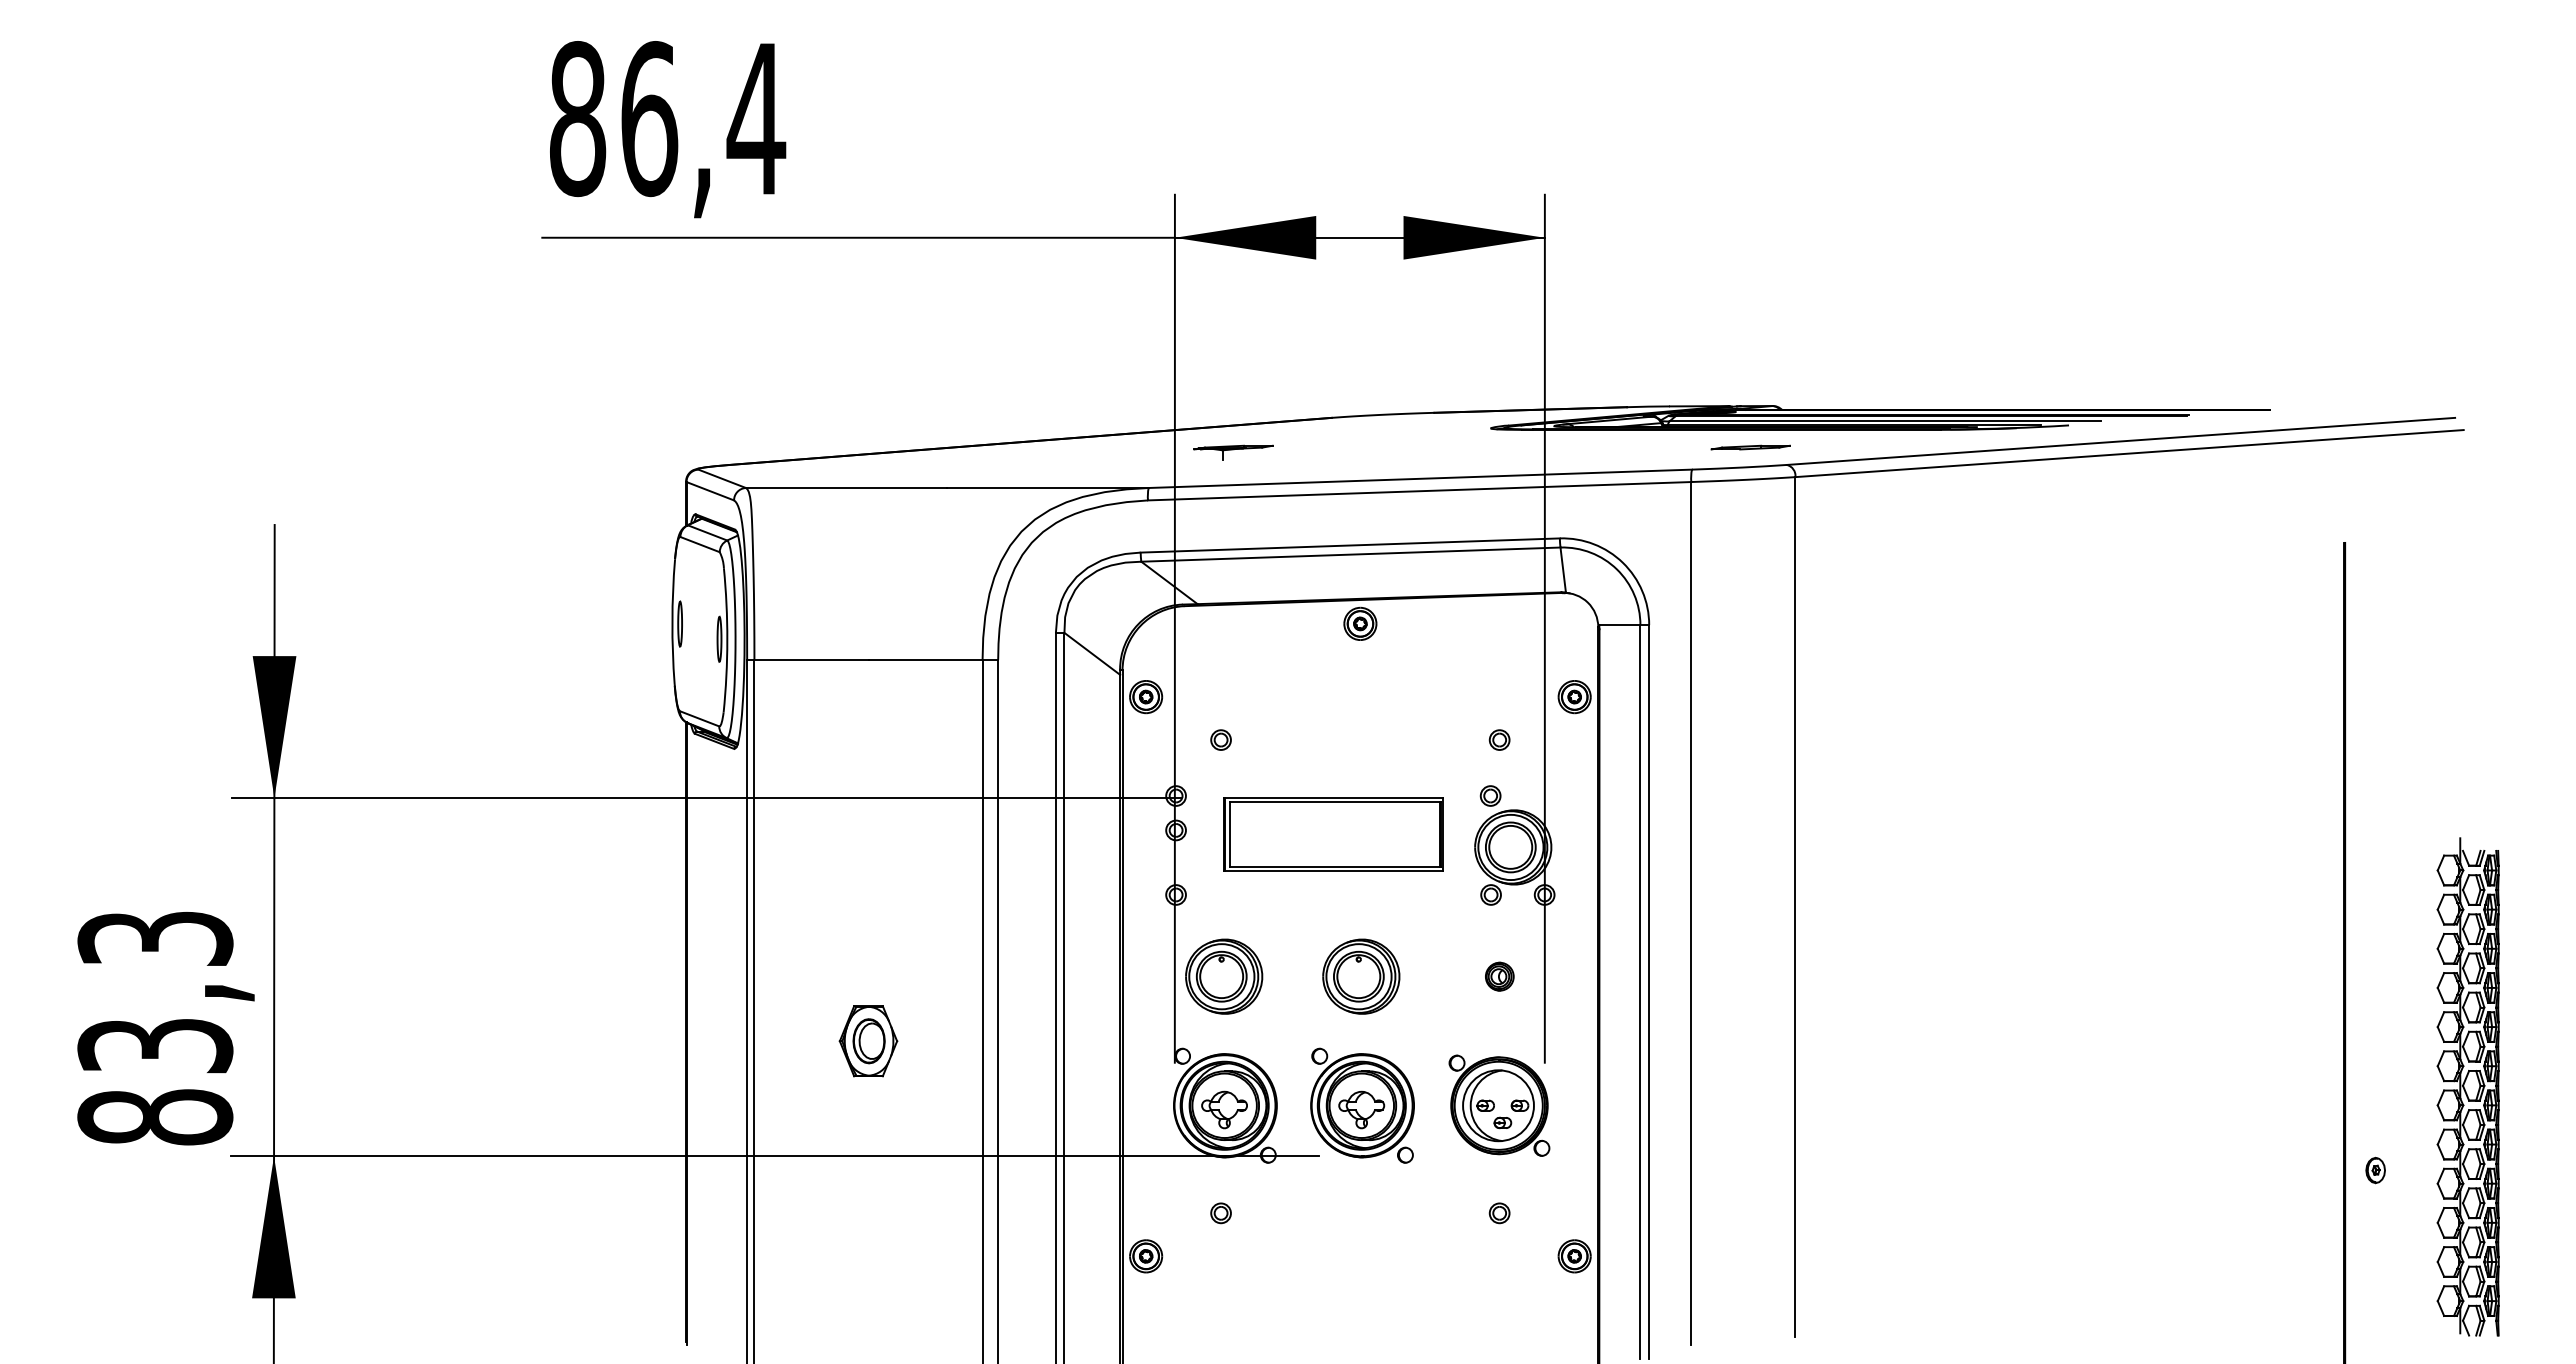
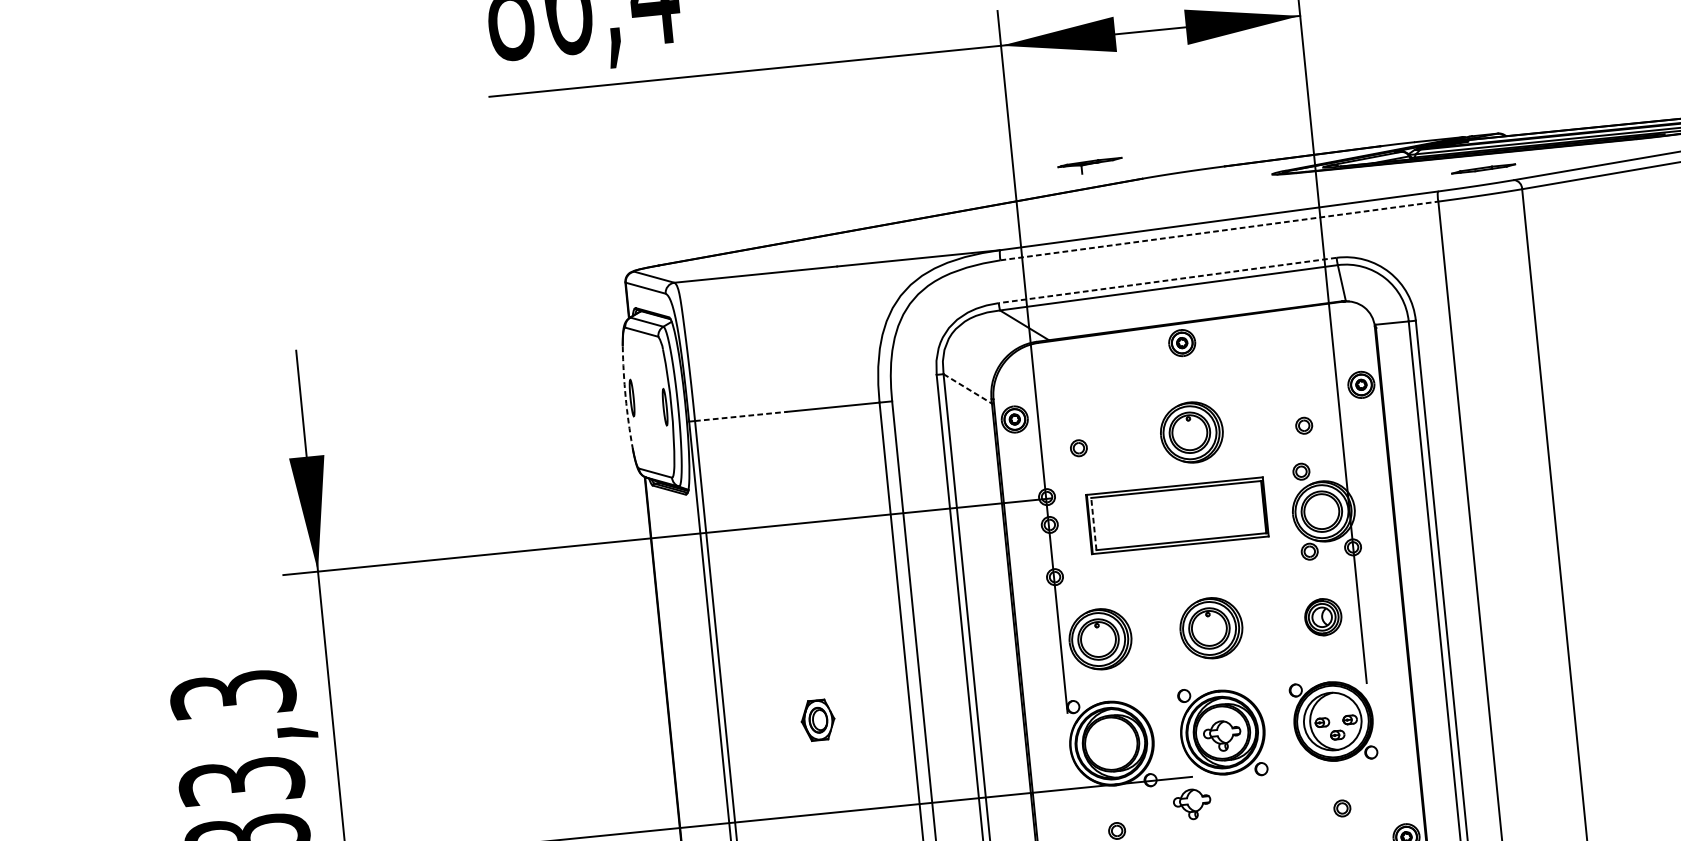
part: (1233, 452) -> (1090, 166), moved
line: (1419, 491) -> (1219, 231), solid -> dashed
line: (1350, 545) -> (1167, 280), solid -> dashed
arc: (672, 621) -> (625, 396), solid -> dashed
line: (1092, 653) -> (967, 388), solid -> dashed
line: (811, 659) -> (741, 416), solid -> dashed
part: (1361, 734) -> (1192, 432), added
line: (1230, 834) -> (1094, 523), solid -> dashed
part: (1499, 976) -> (1323, 616), size x1.6
part: (868, 1041) -> (818, 720), size x0.7
part: (1224, 1109) -> (1192, 803), moved

